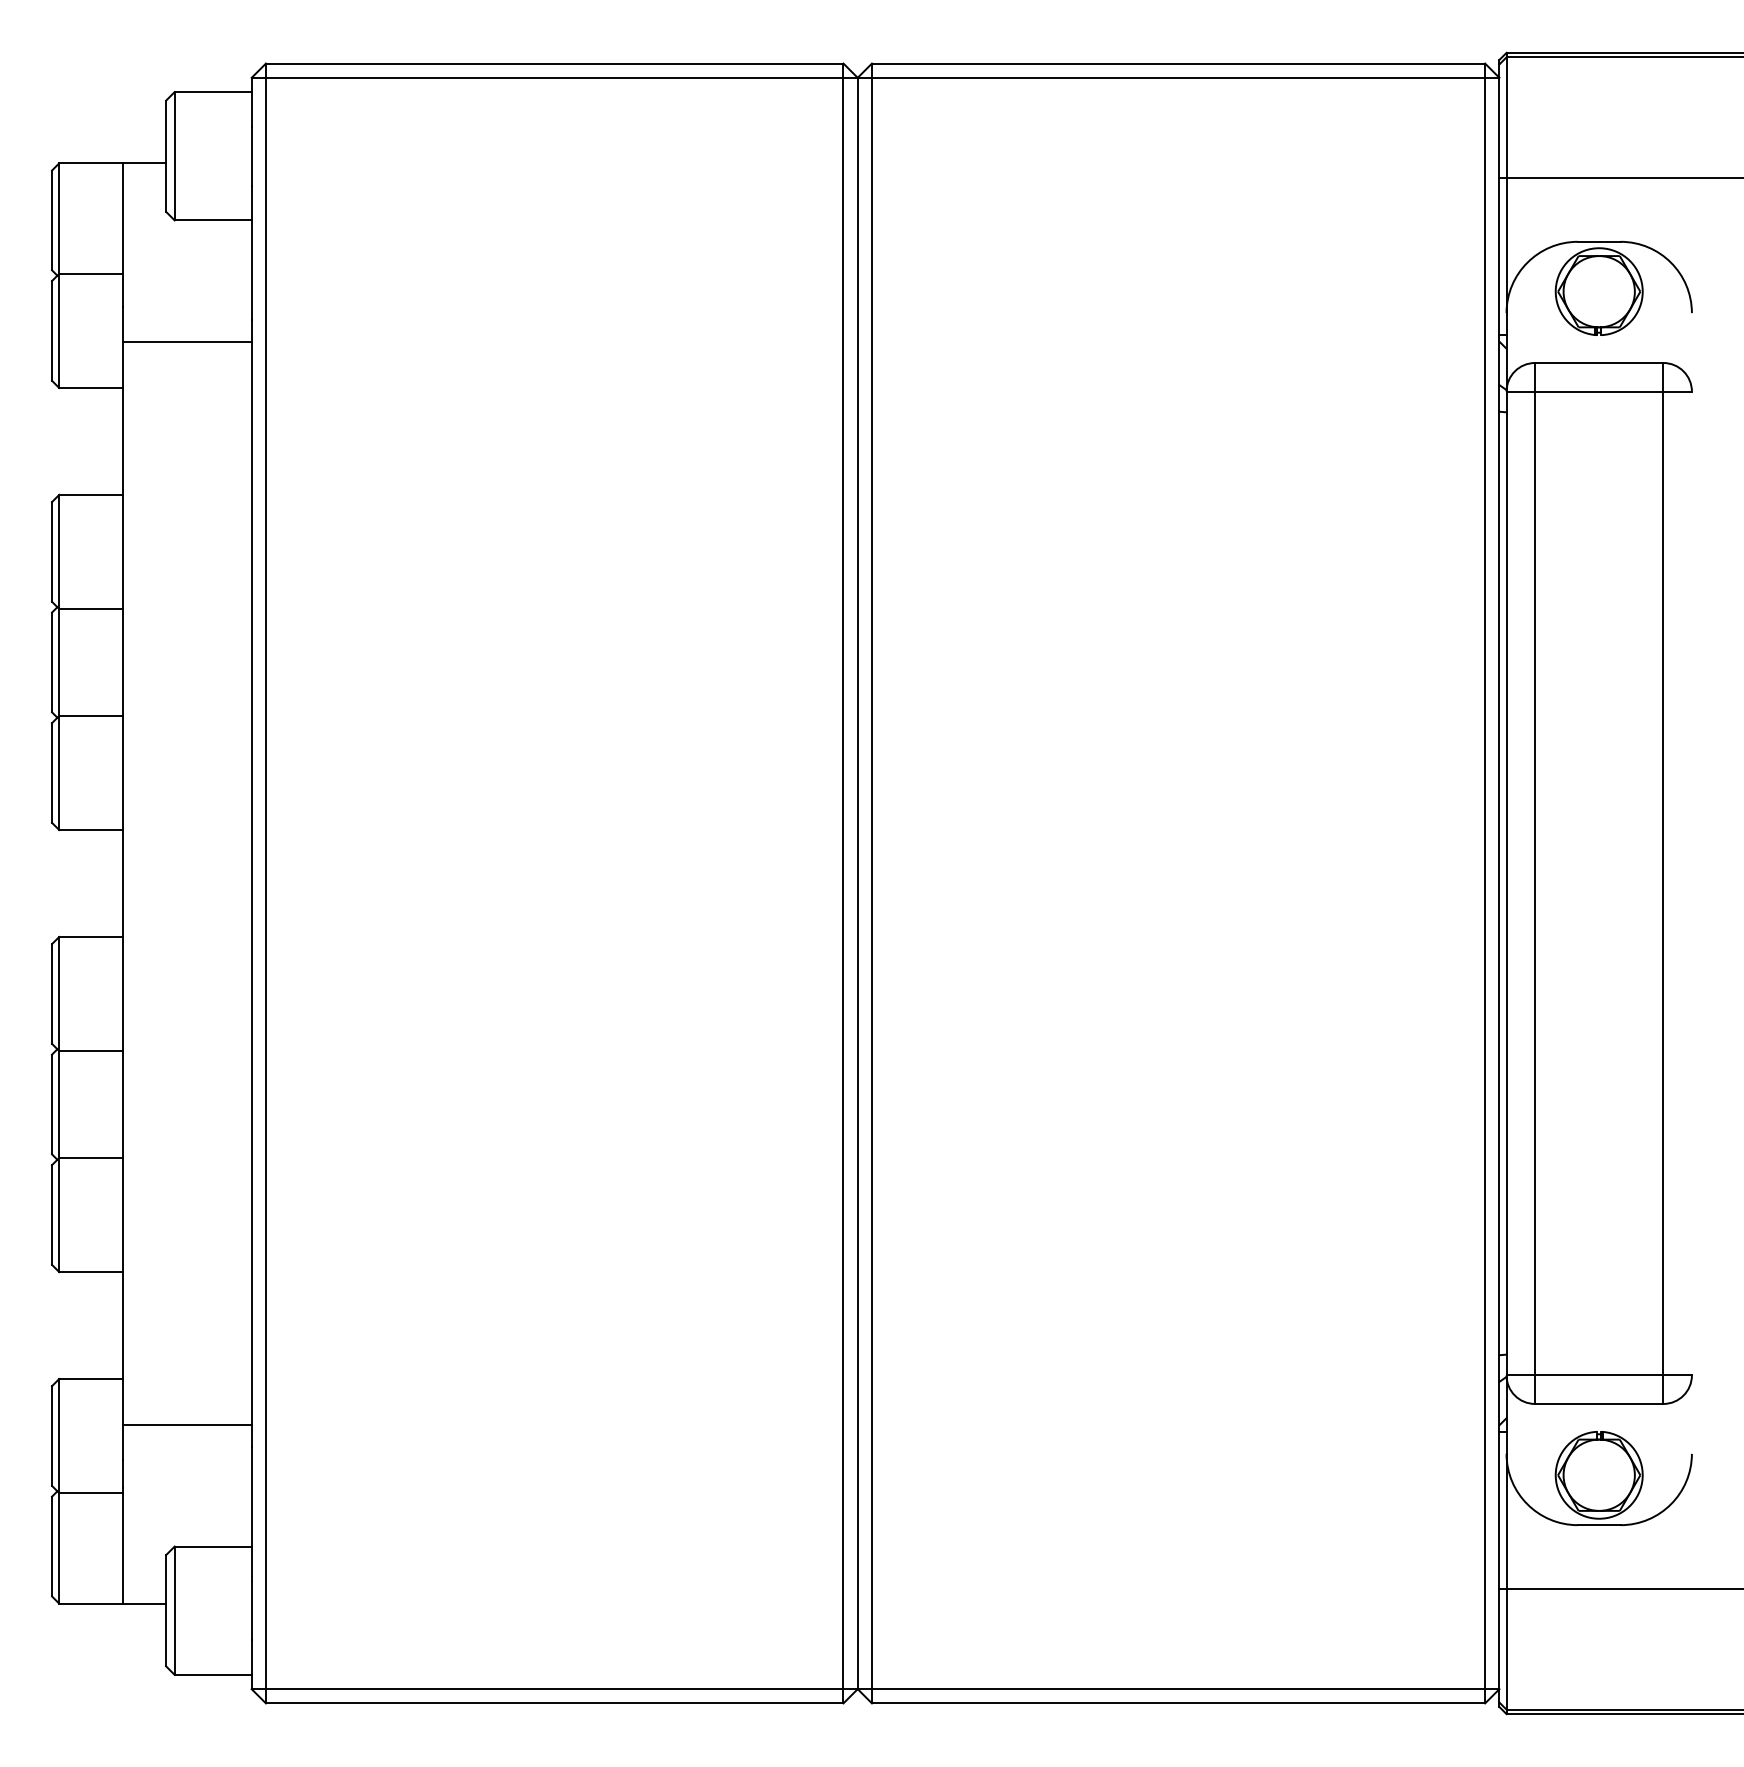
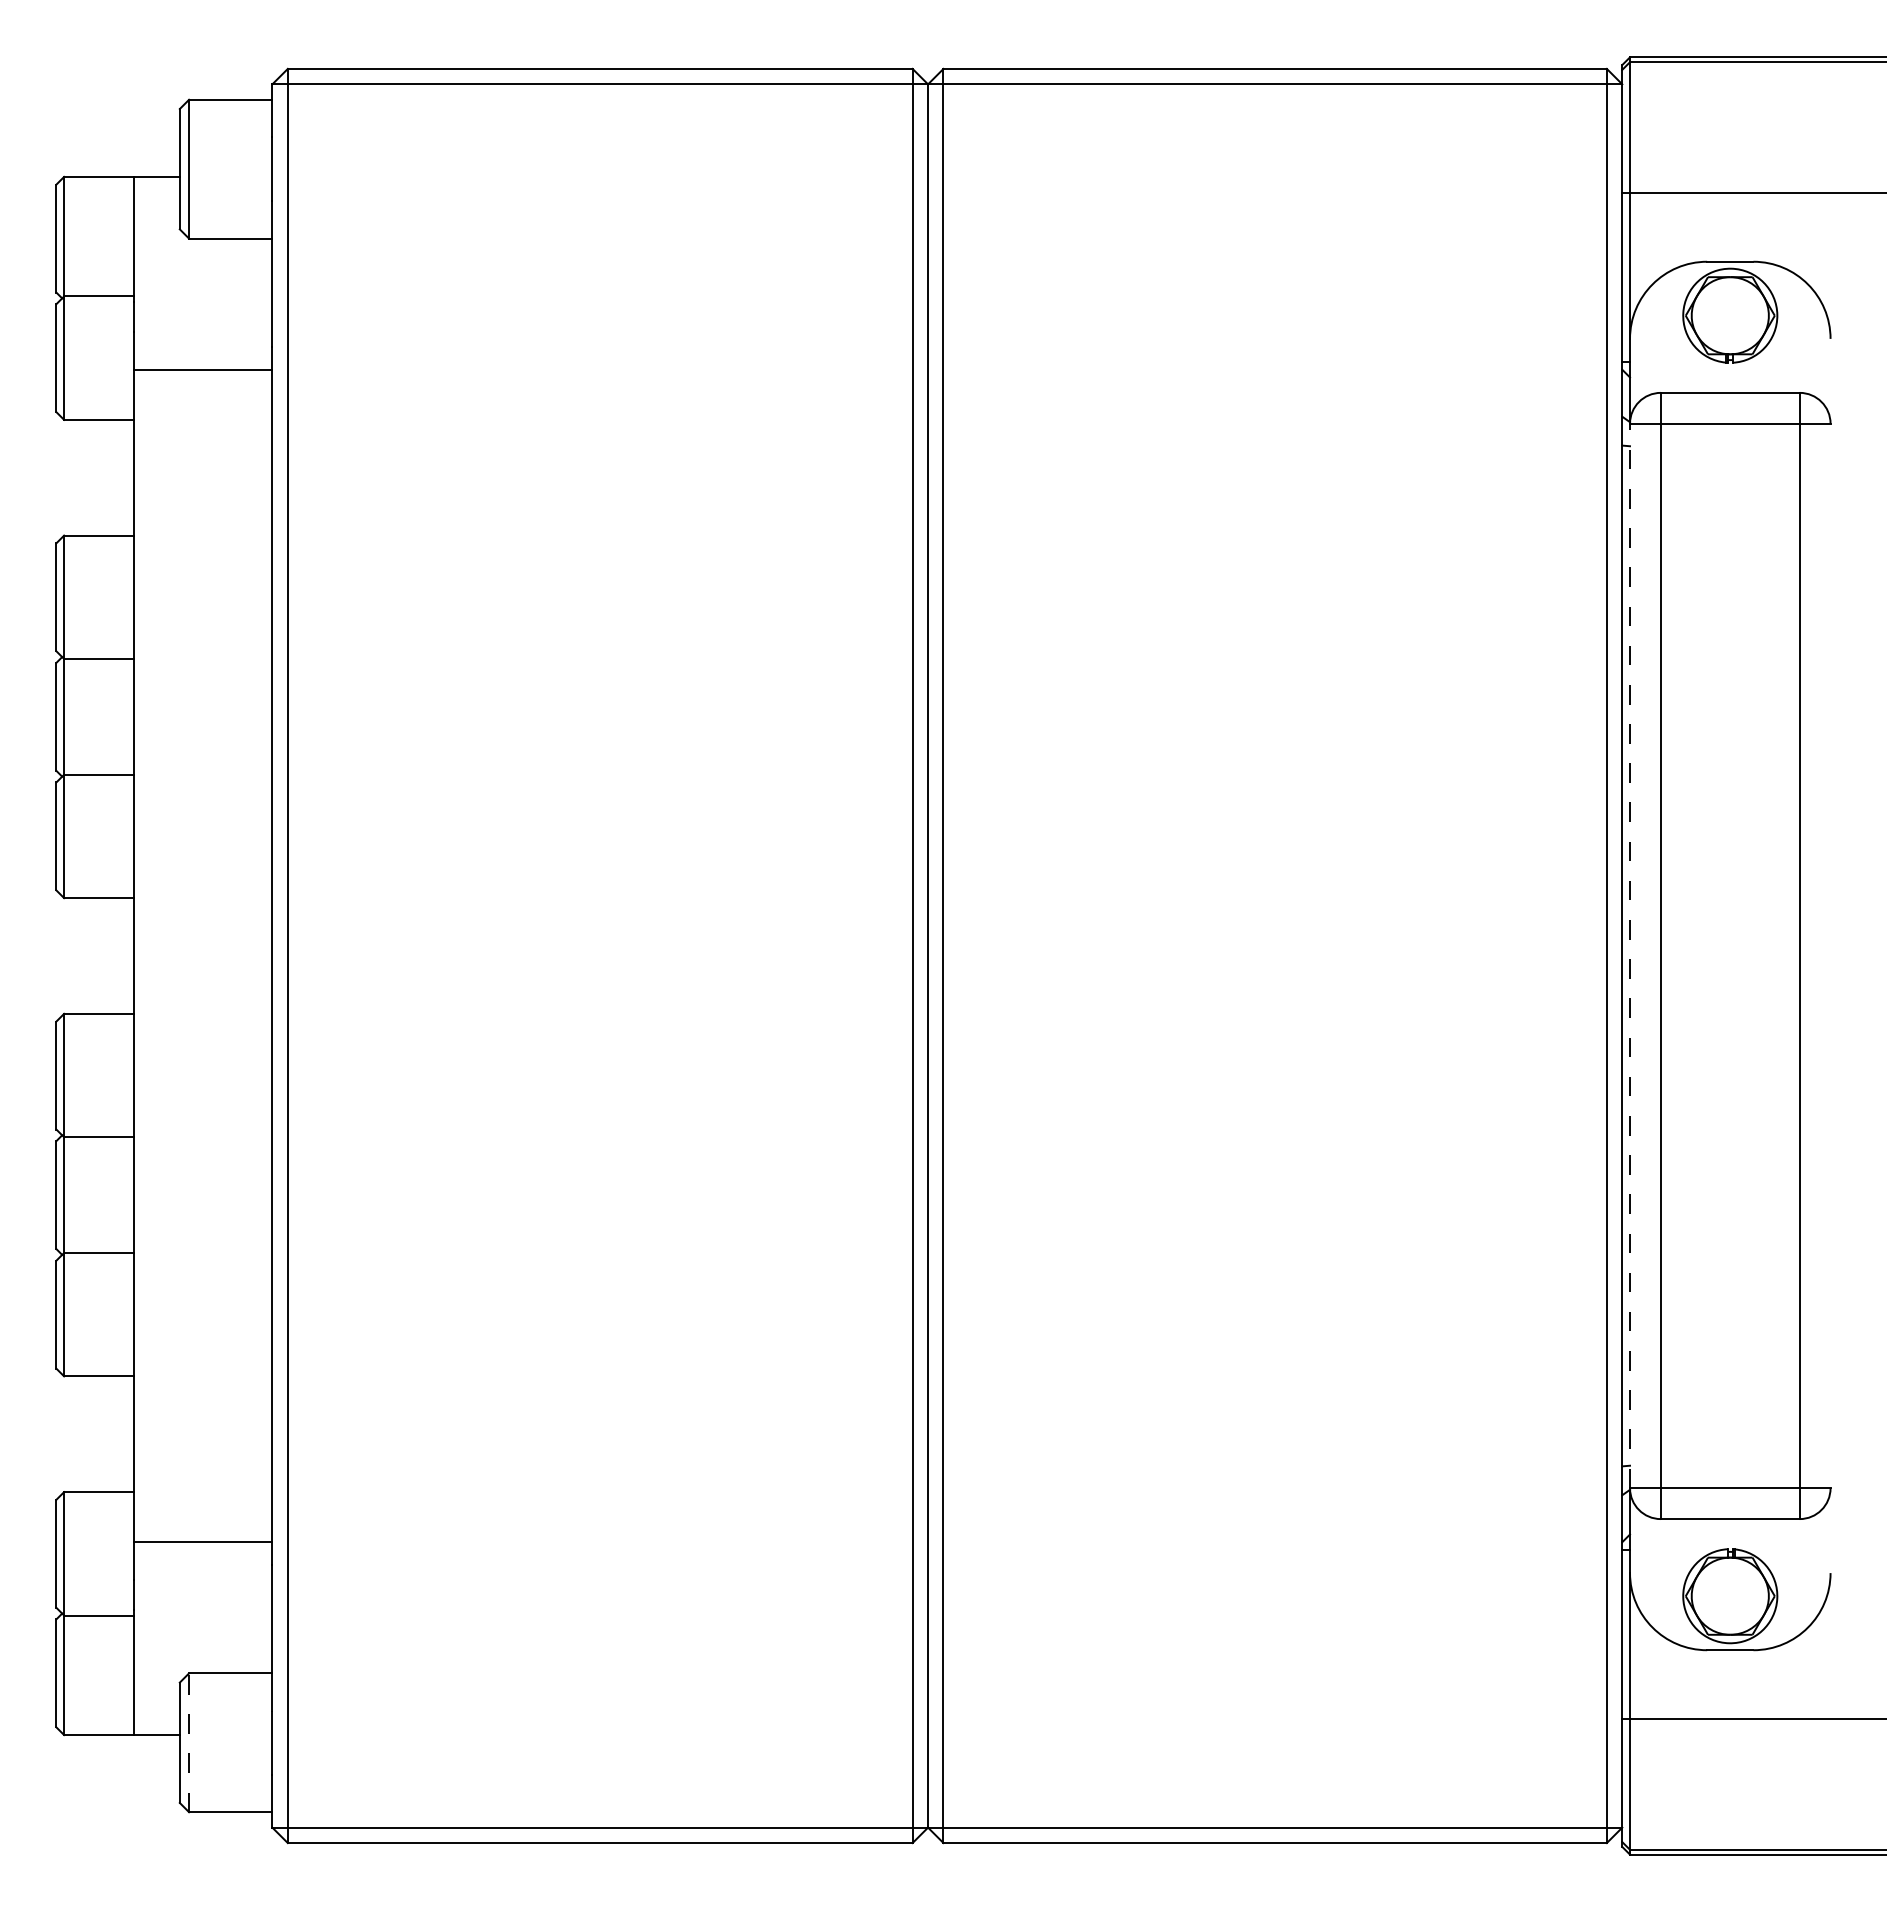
line: (1506, 883) -> (1630, 955), solid -> dashed
line: (175, 1610) -> (189, 1742), solid -> dashed

